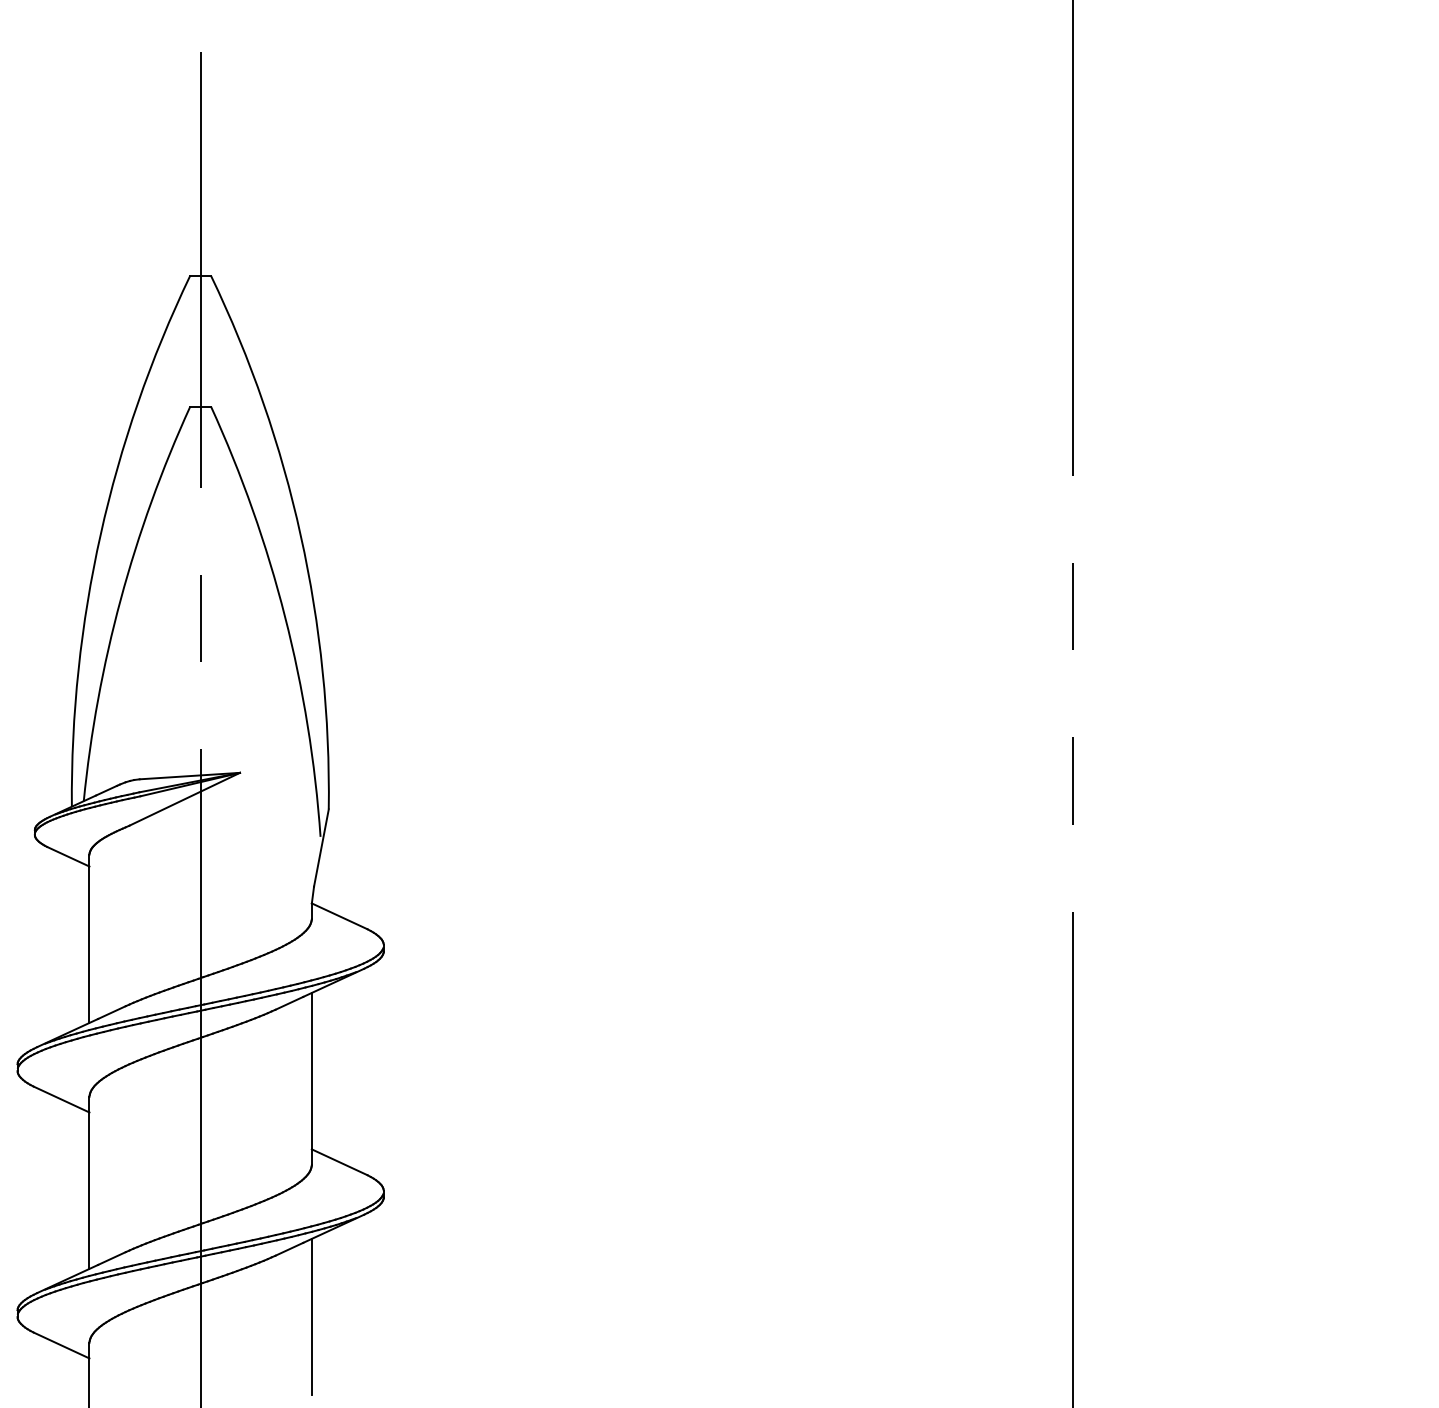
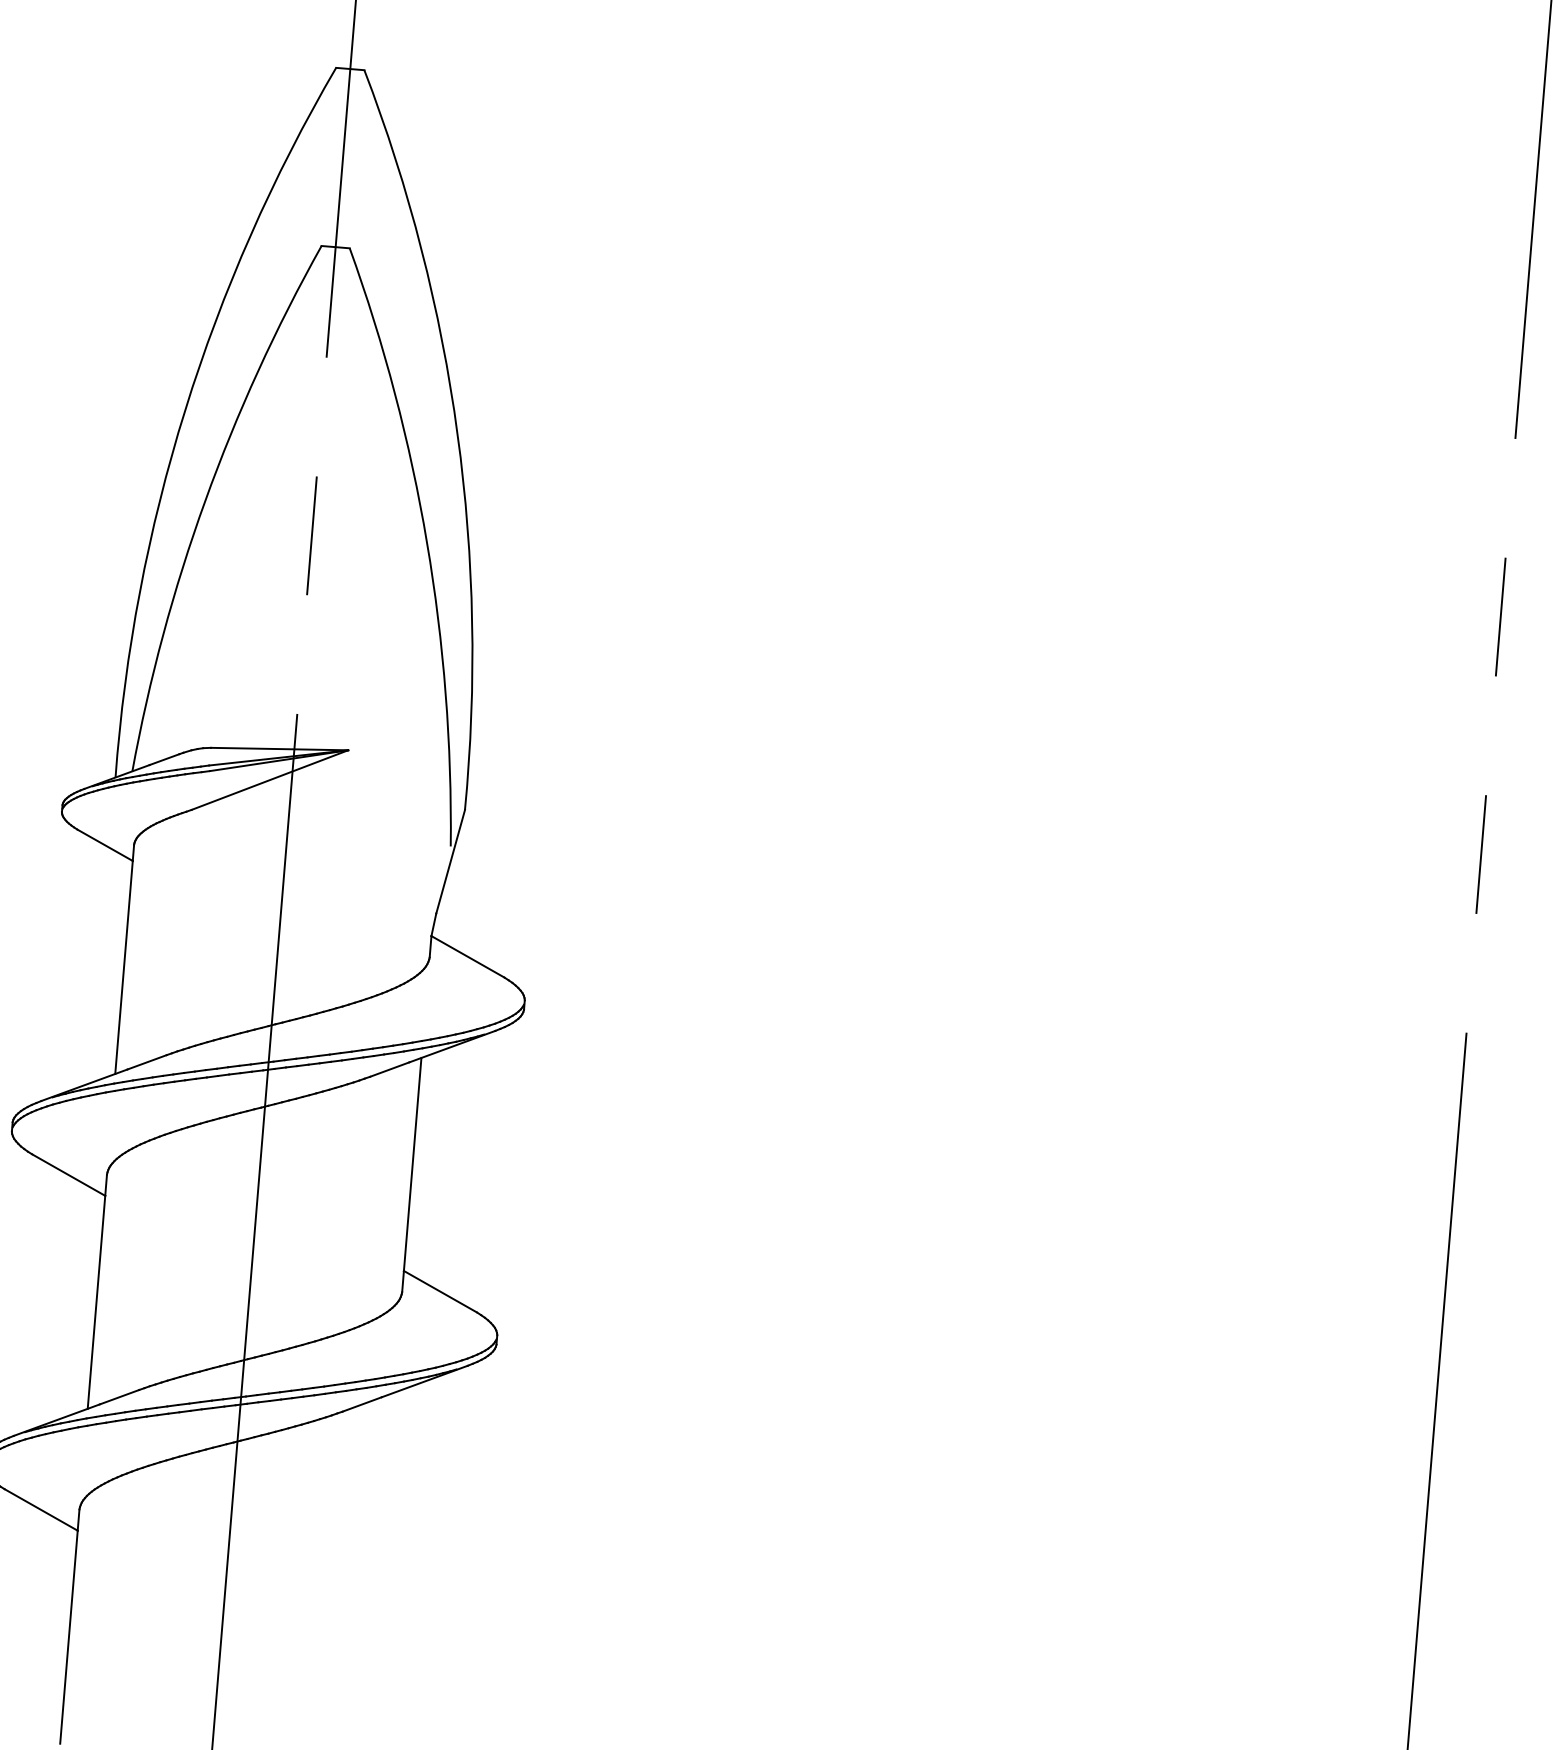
line: (311, 1316) -> (384, 1498), removed

